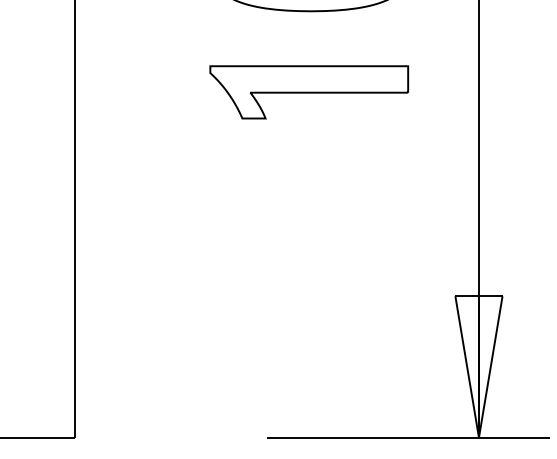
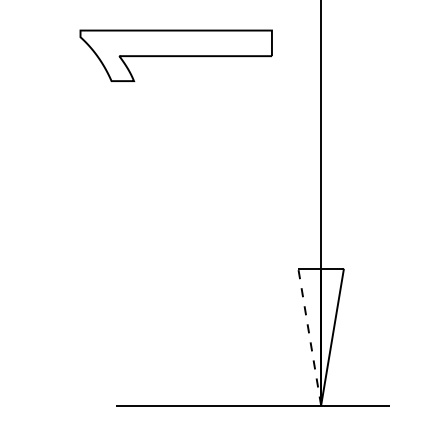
part: (309, 92) -> (176, 55), moved
line: (467, 367) -> (310, 337), solid -> dashed

